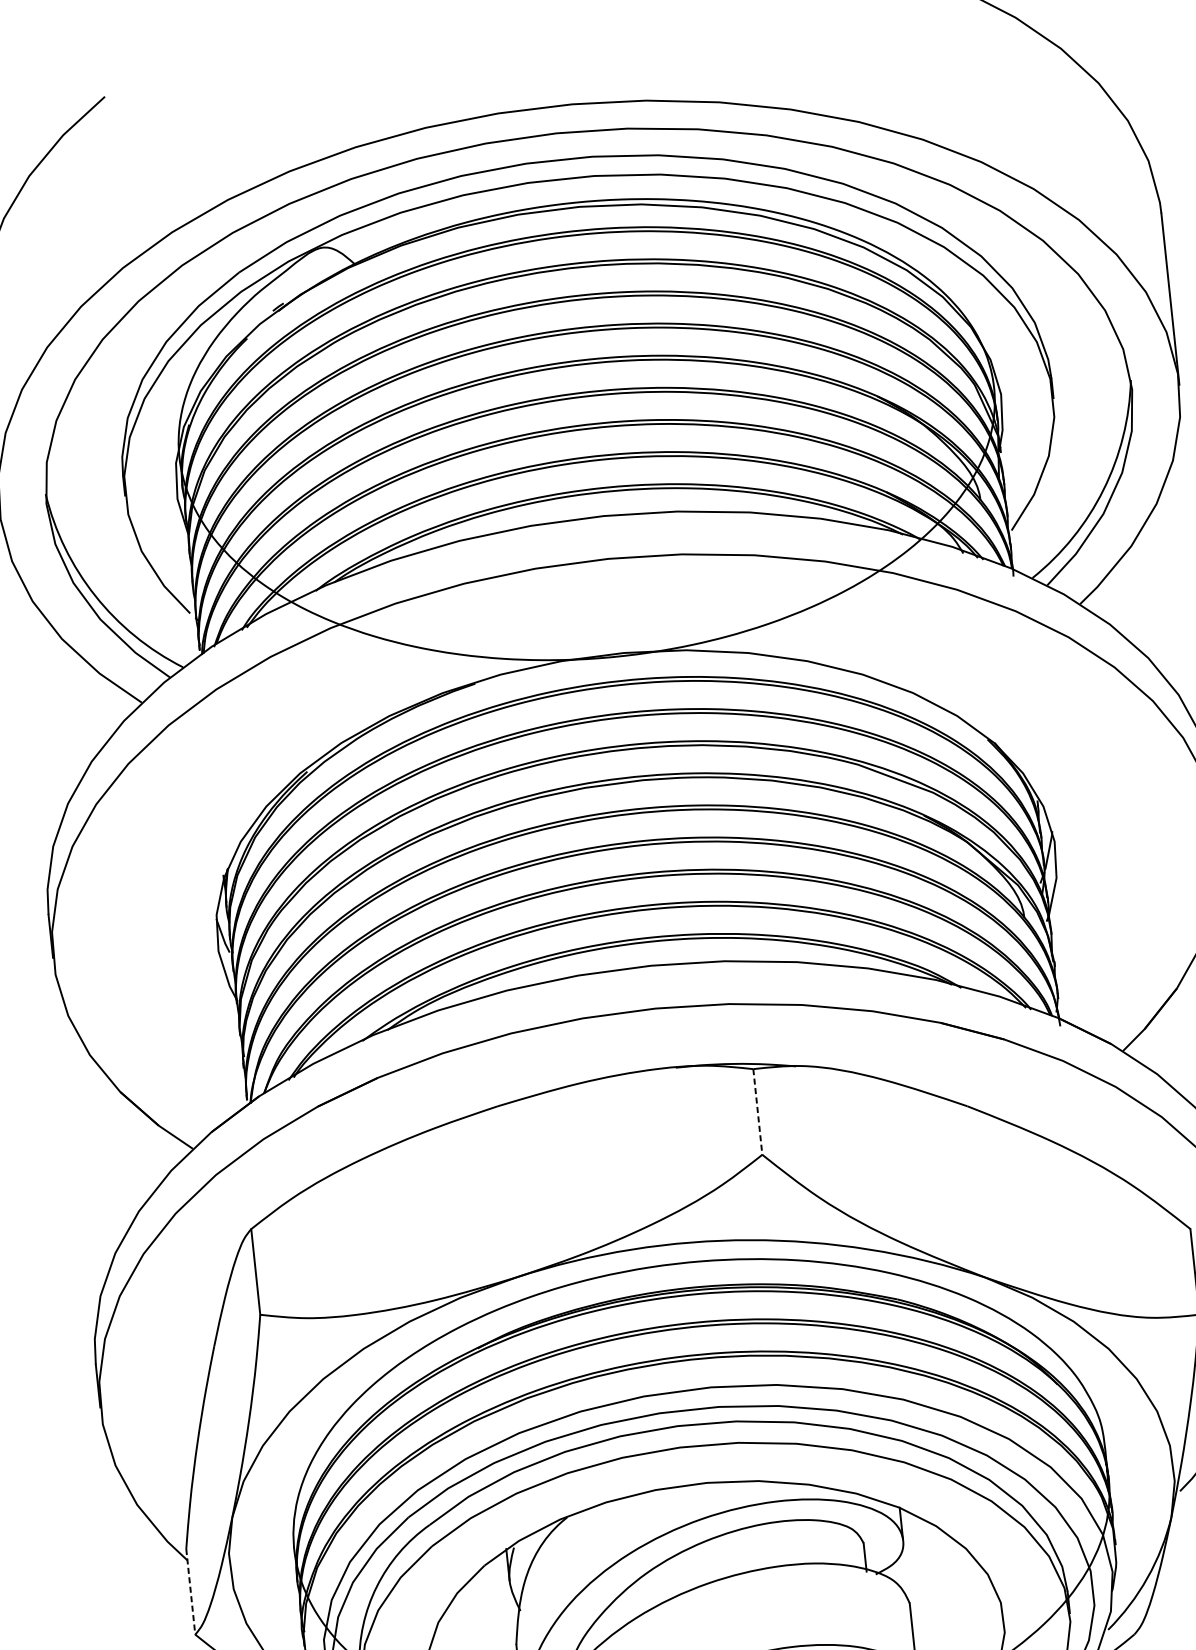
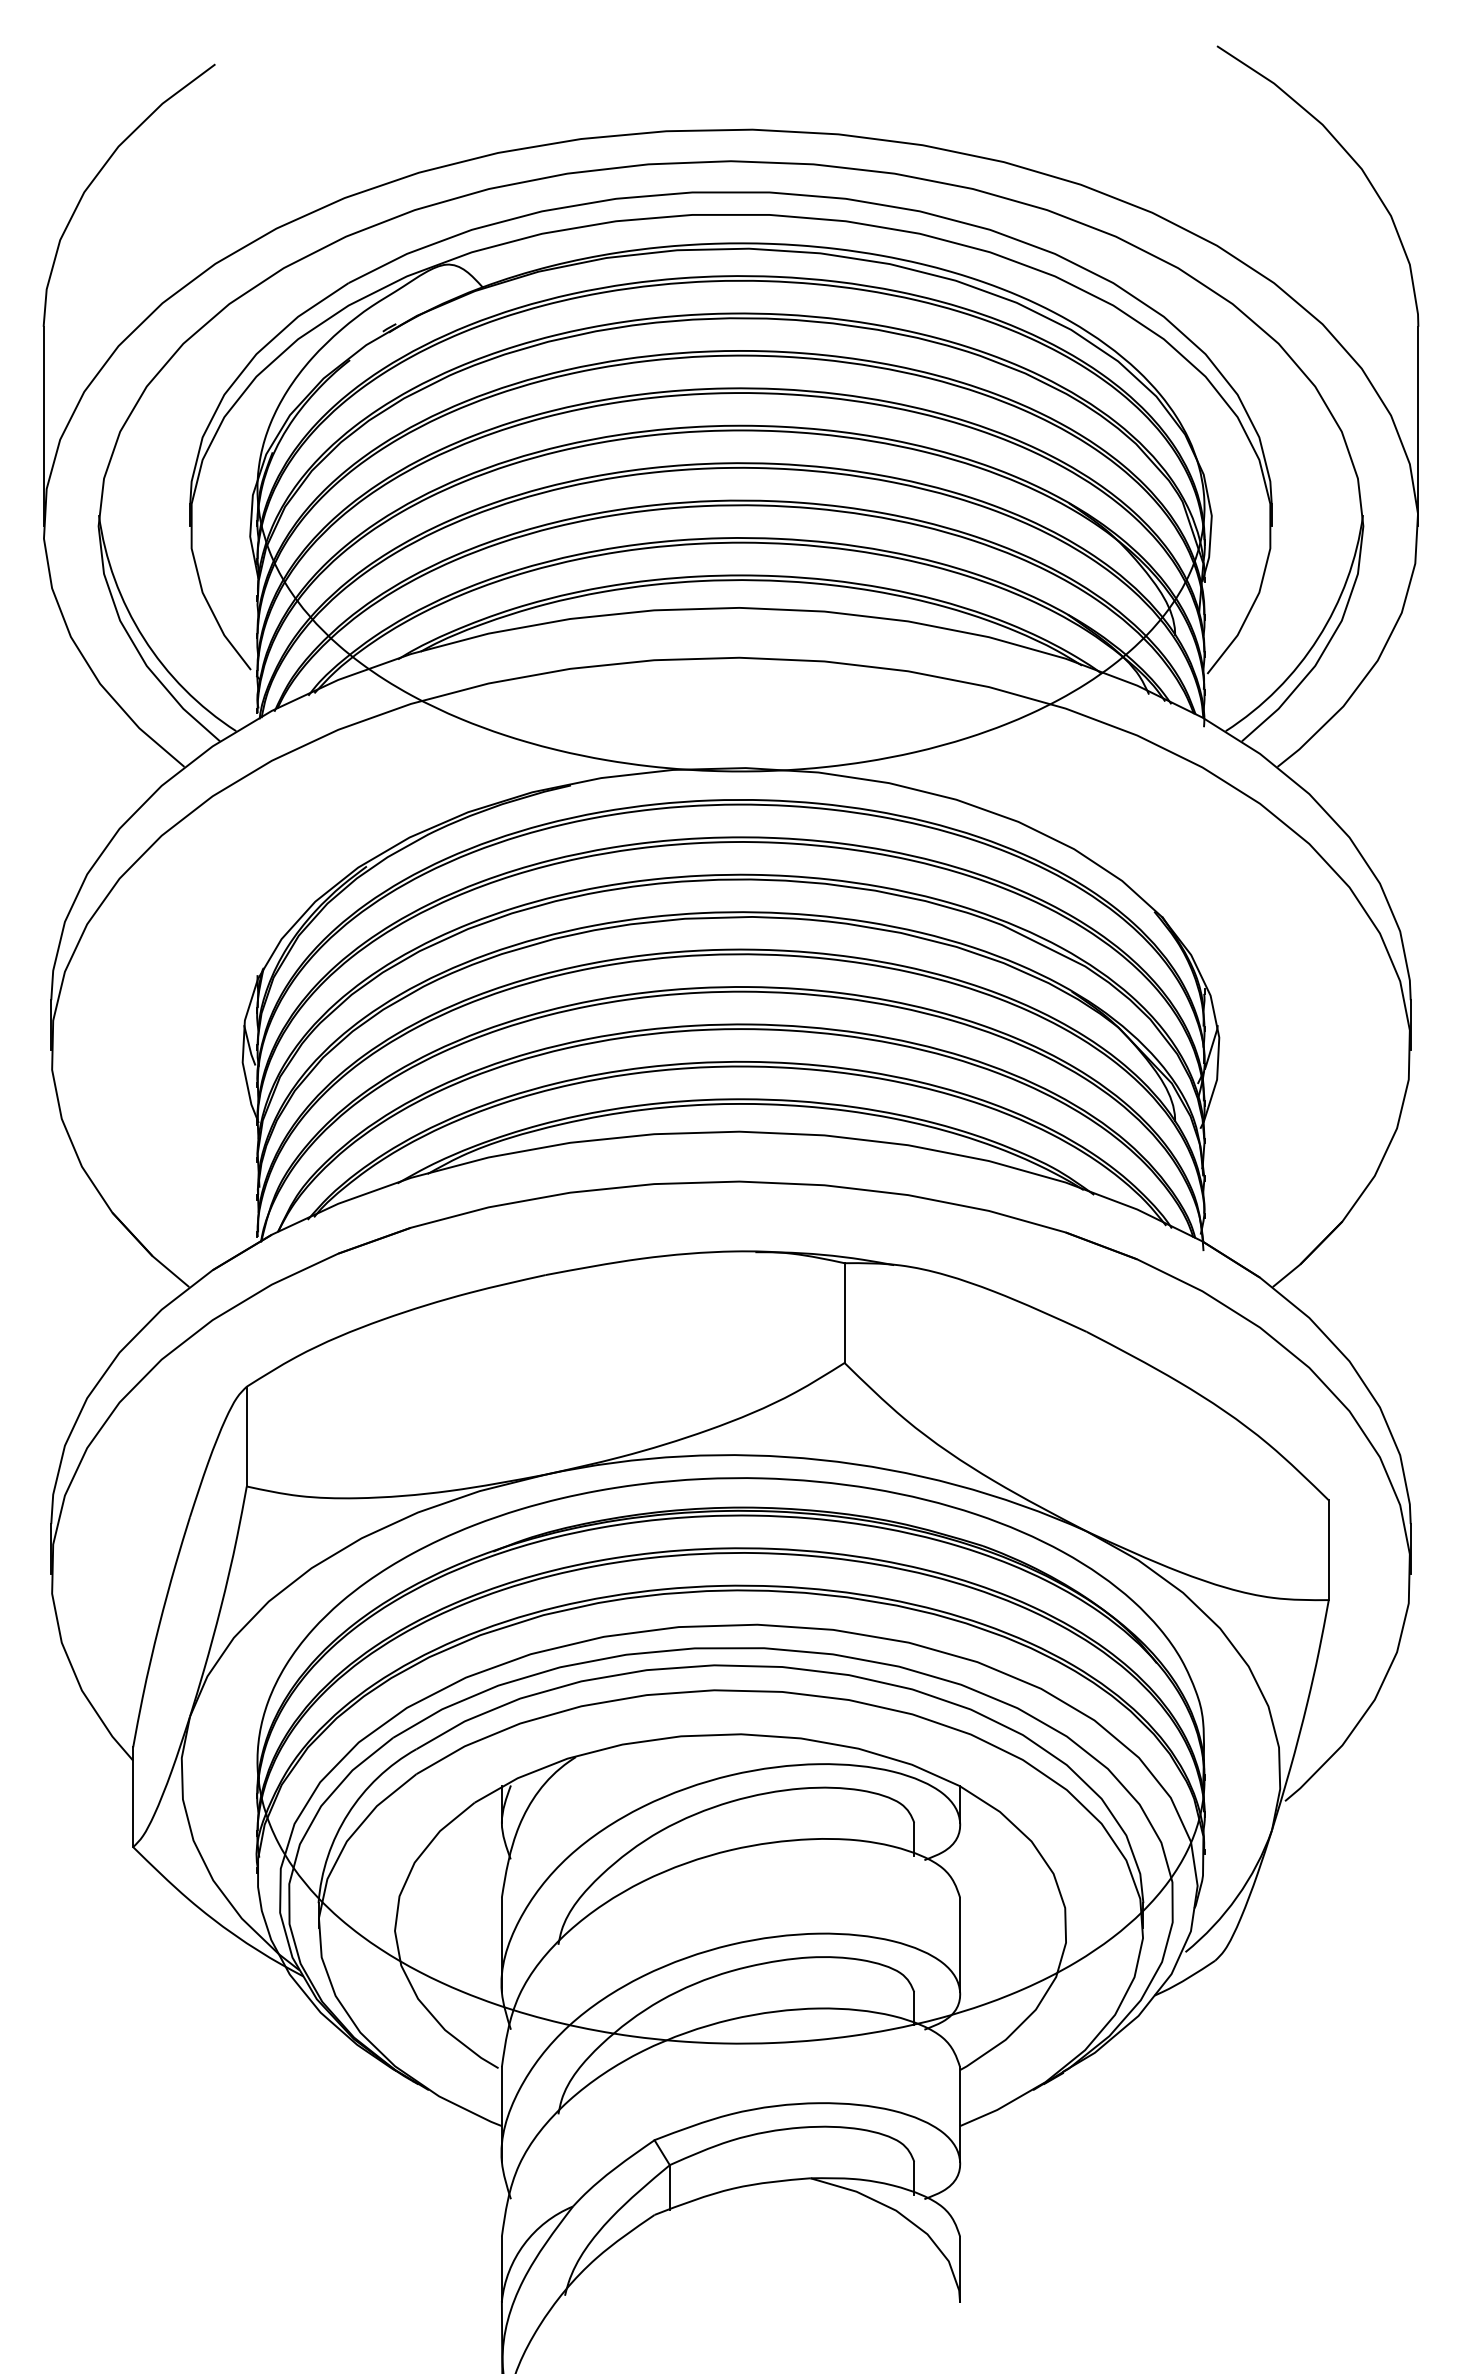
line: (757, 1112) -> (844, 1313), dashed -> solid
line: (191, 1591) -> (133, 1797), dashed -> solid

